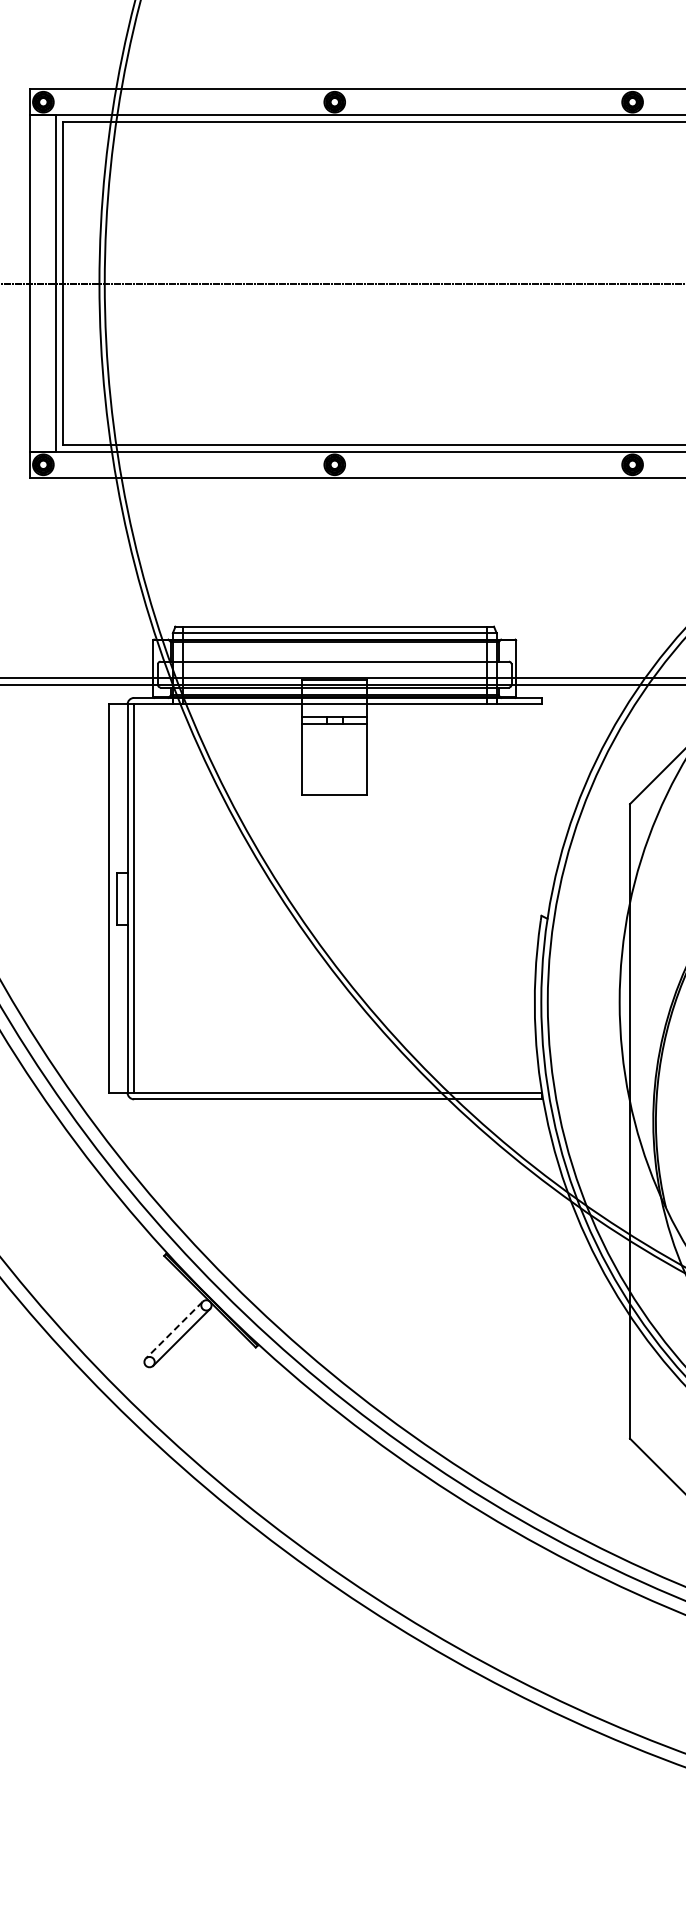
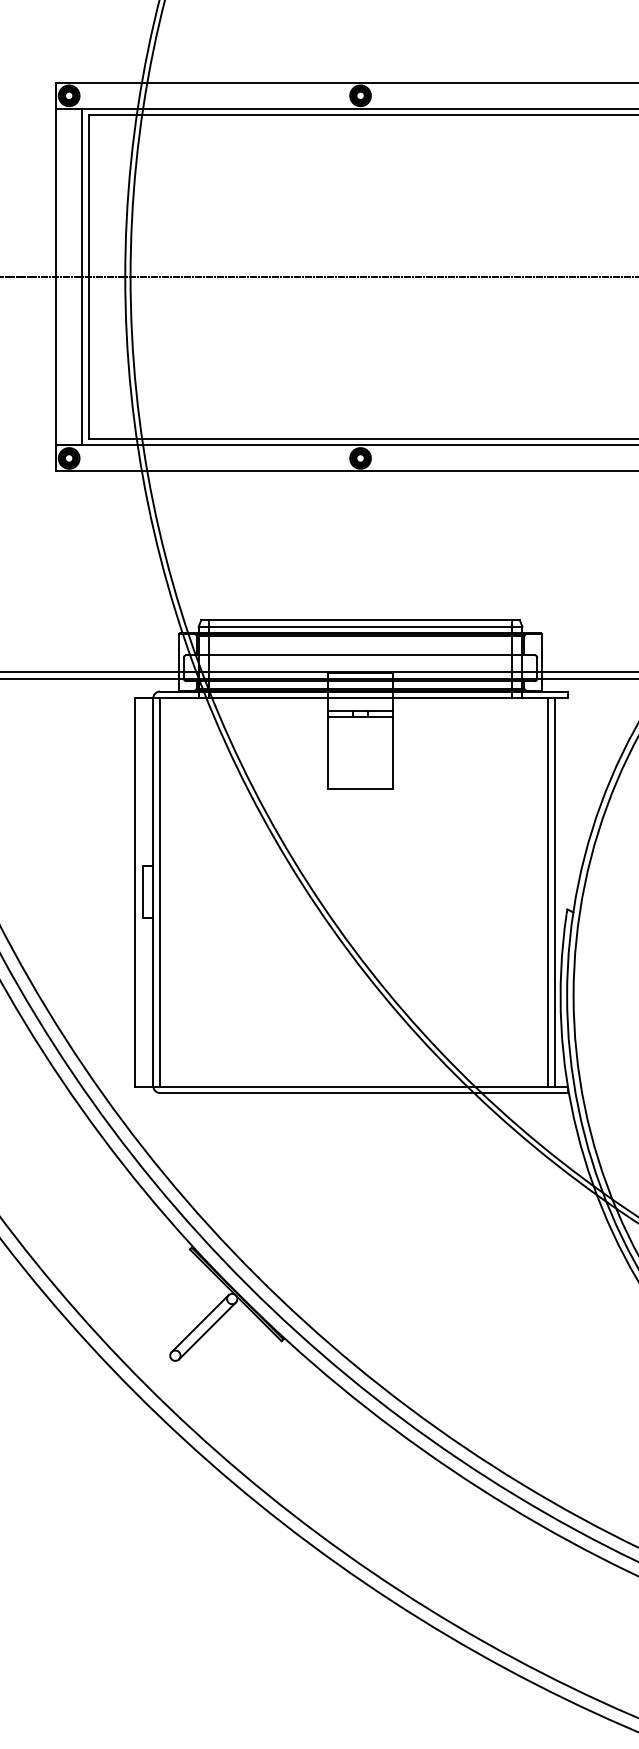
line: (522, 898) -> (548, 892), added
line: (529, 898) -> (555, 892), added
line: (173, 1330) -> (199, 1324), dashed -> solid

